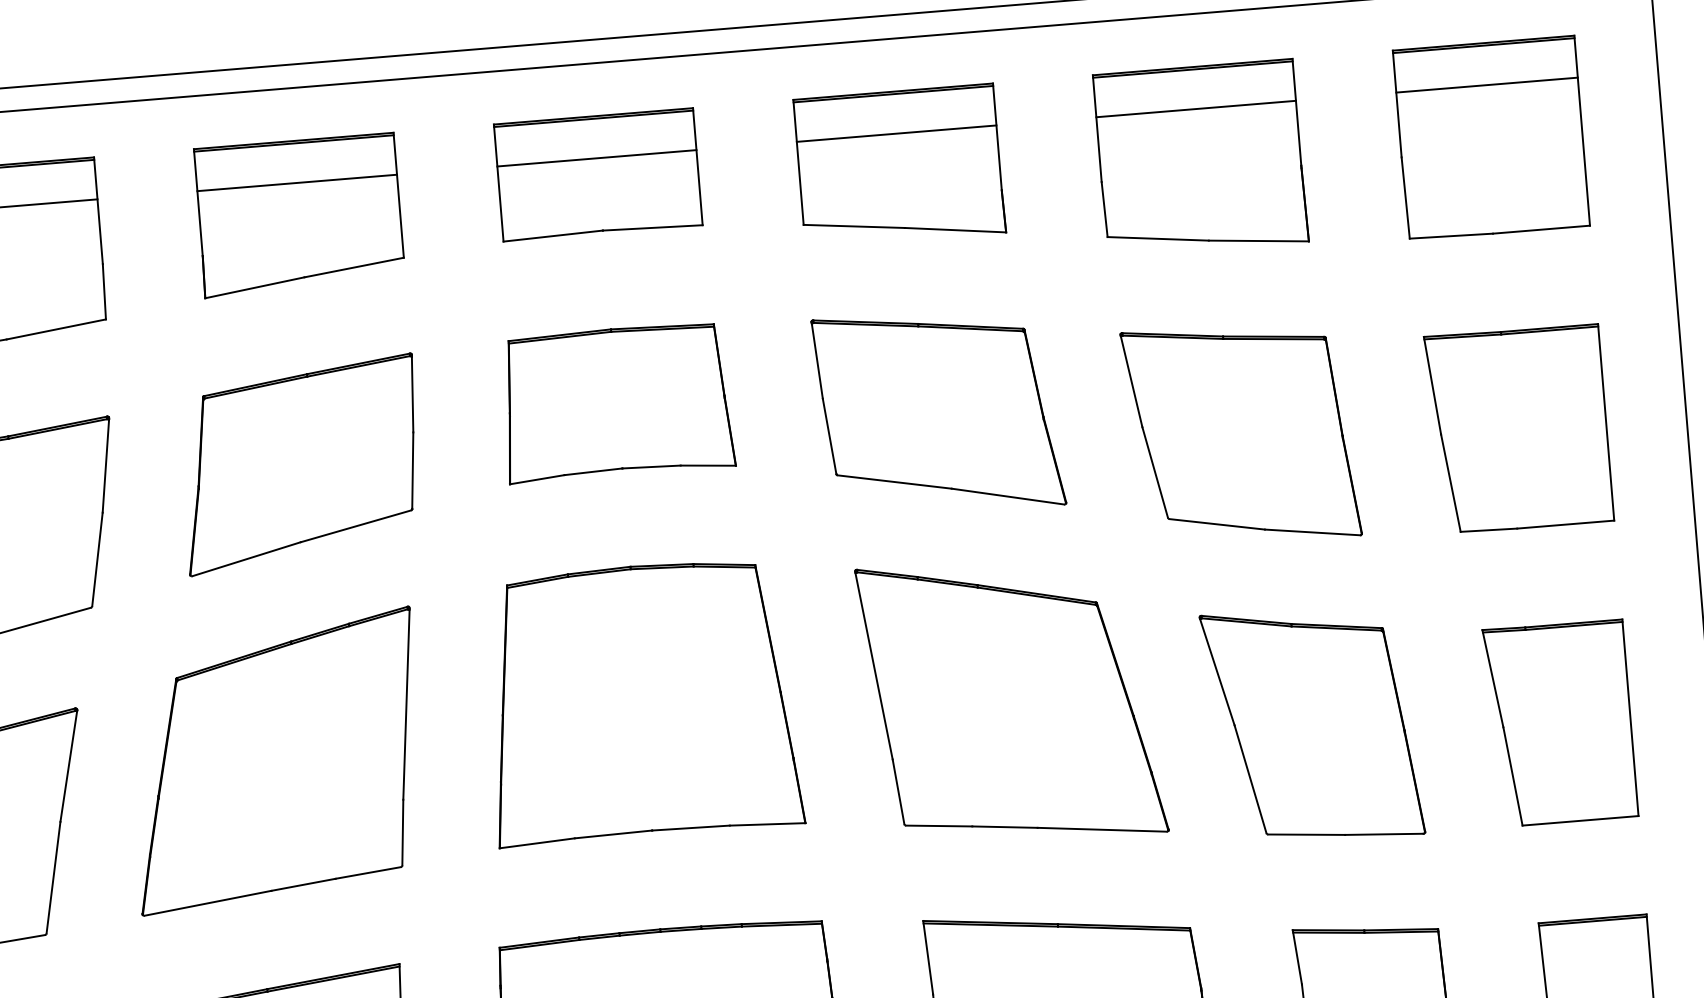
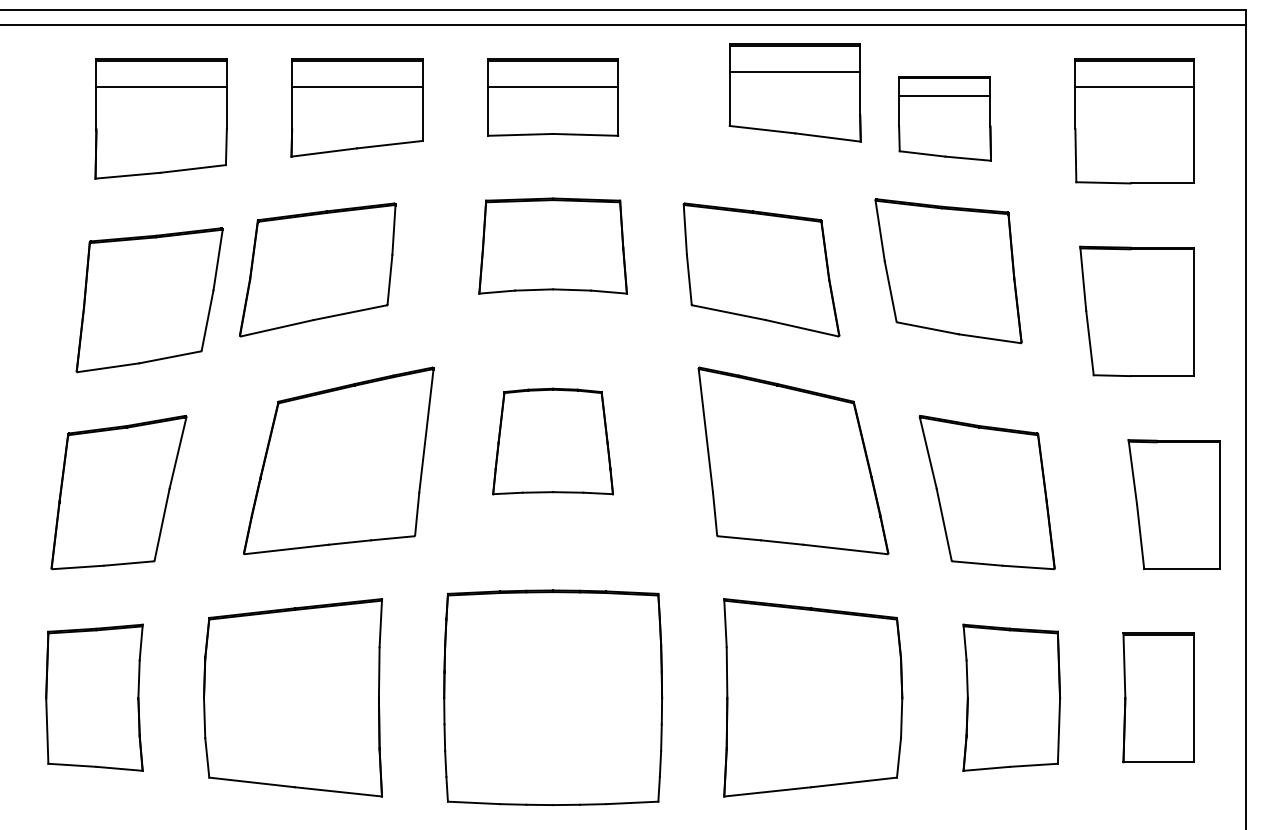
part: (1199, 157) -> (944, 118), size x0.7
part: (898, 165) -> (794, 92), moved
part: (1241, 434) -> (948, 271), moved
part: (300, 464) -> (317, 269), moved
part: (640, 701) -> (552, 441), size x0.6
part: (1559, 722) -> (1173, 504), moved
part: (275, 760) -> (338, 460), moved

